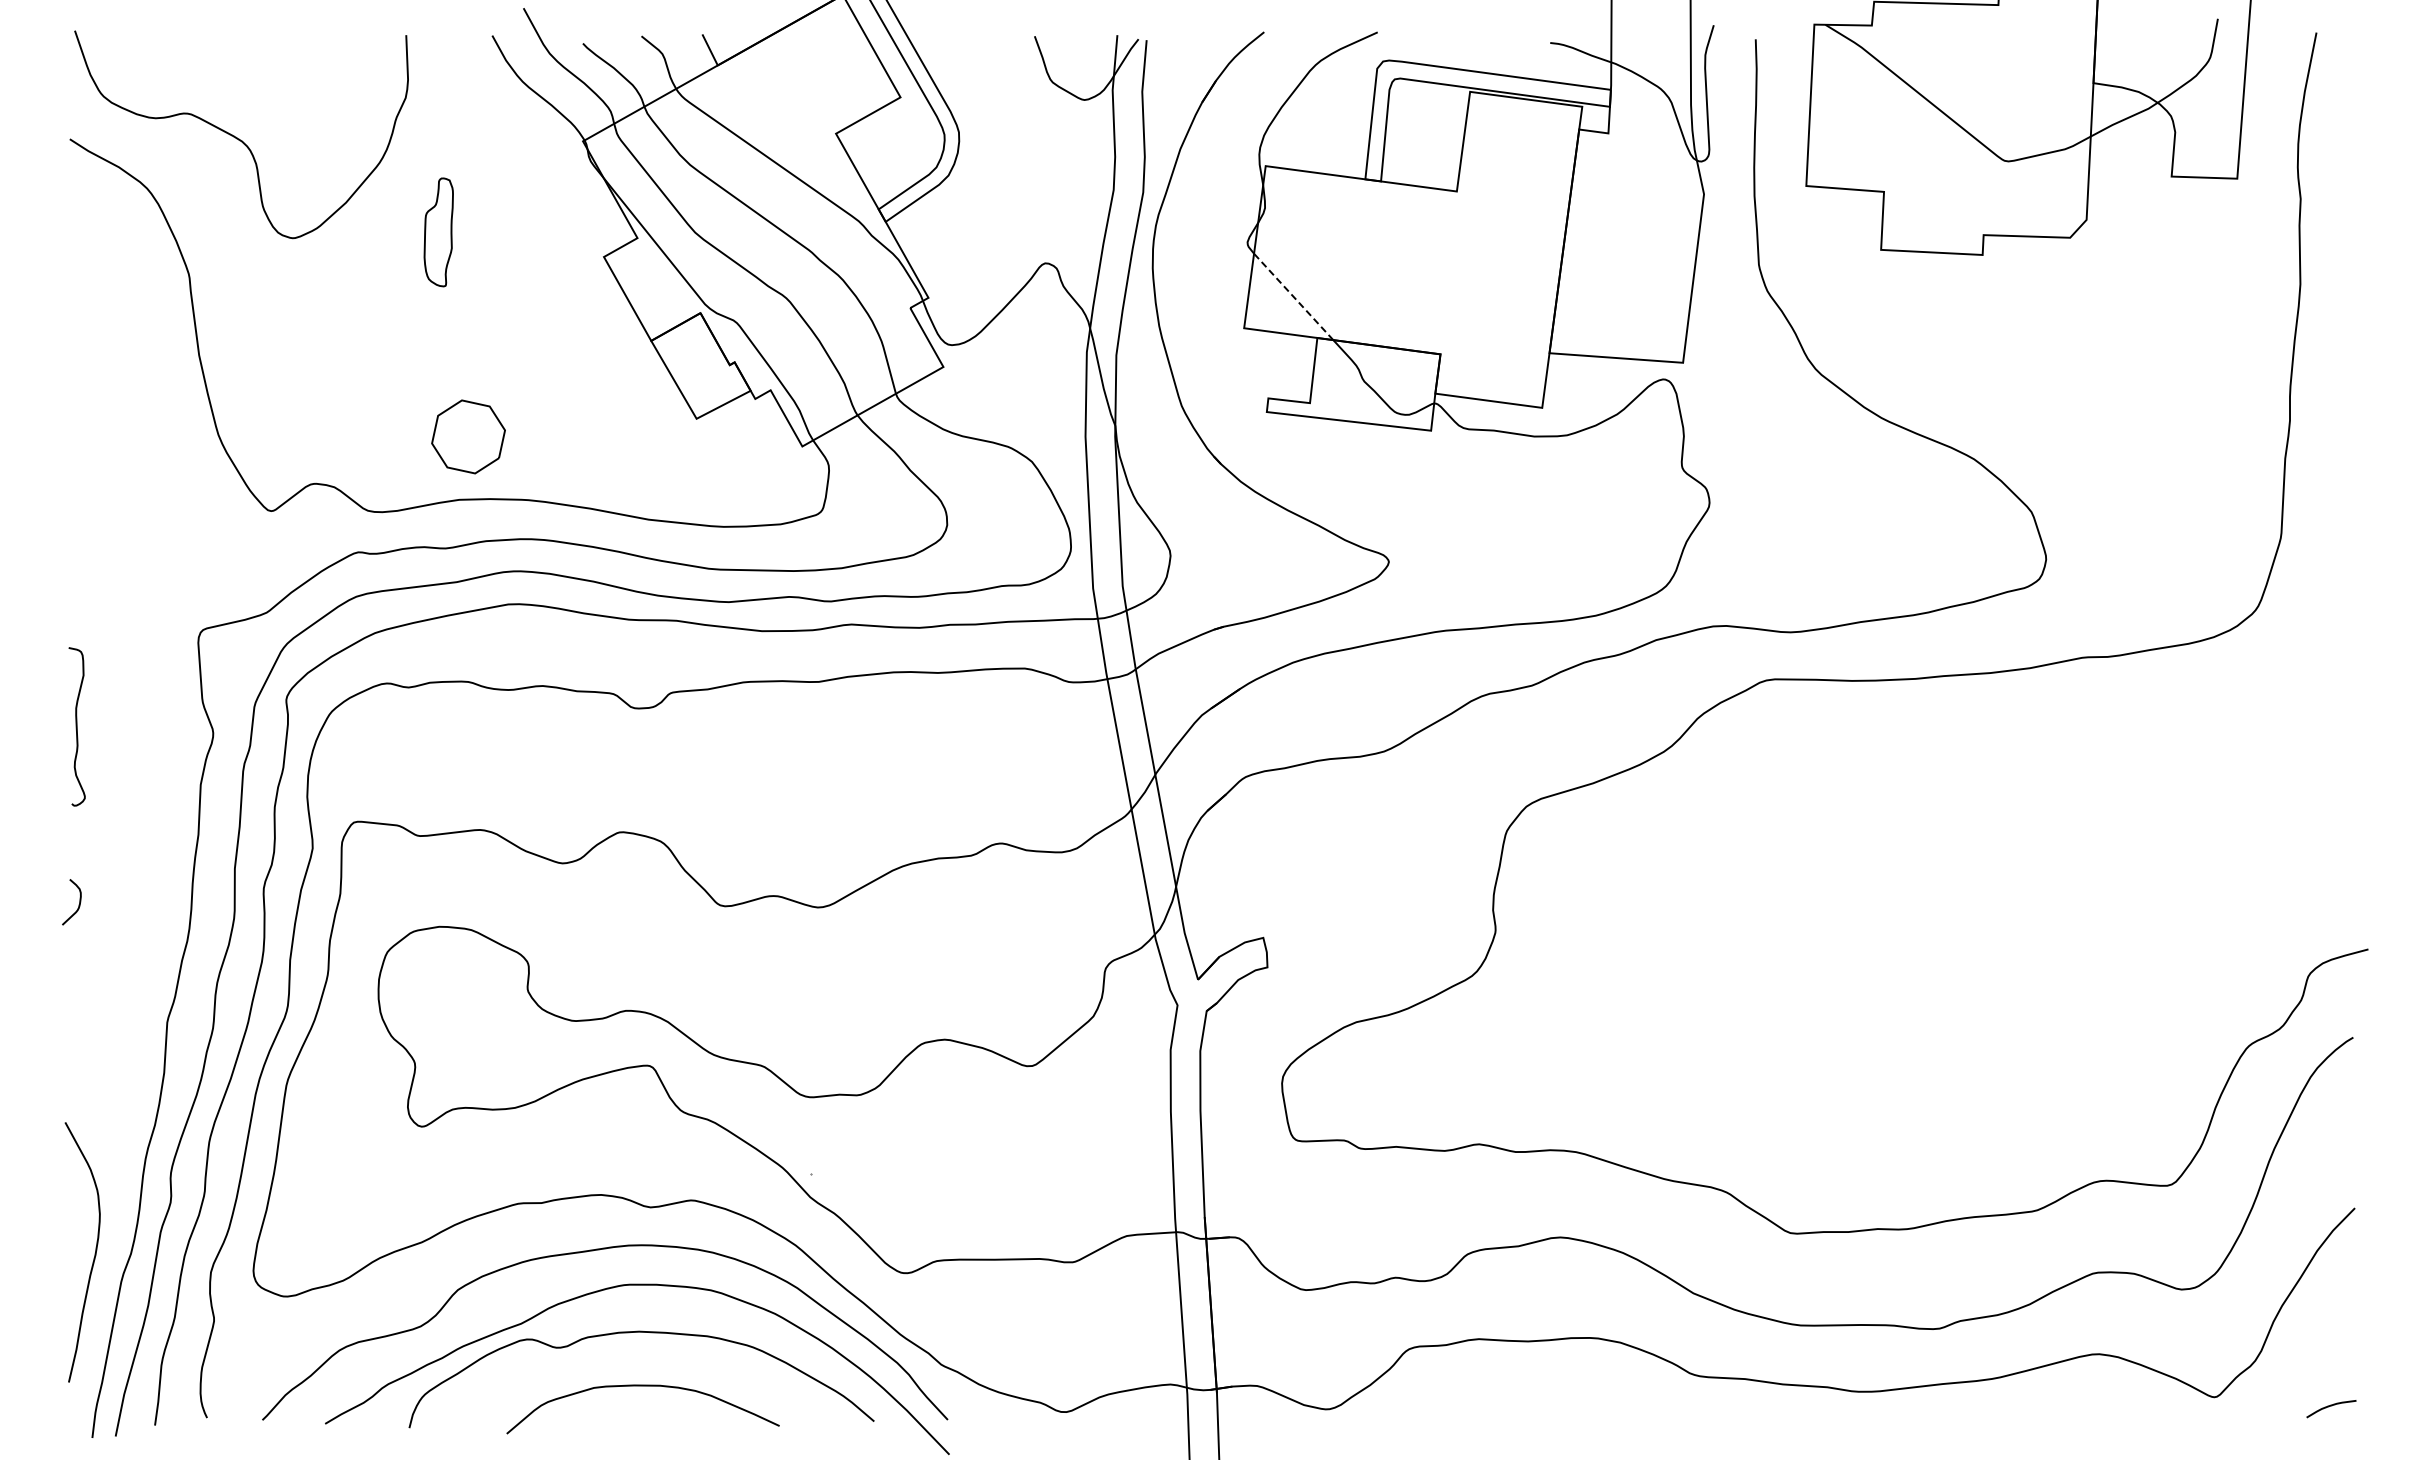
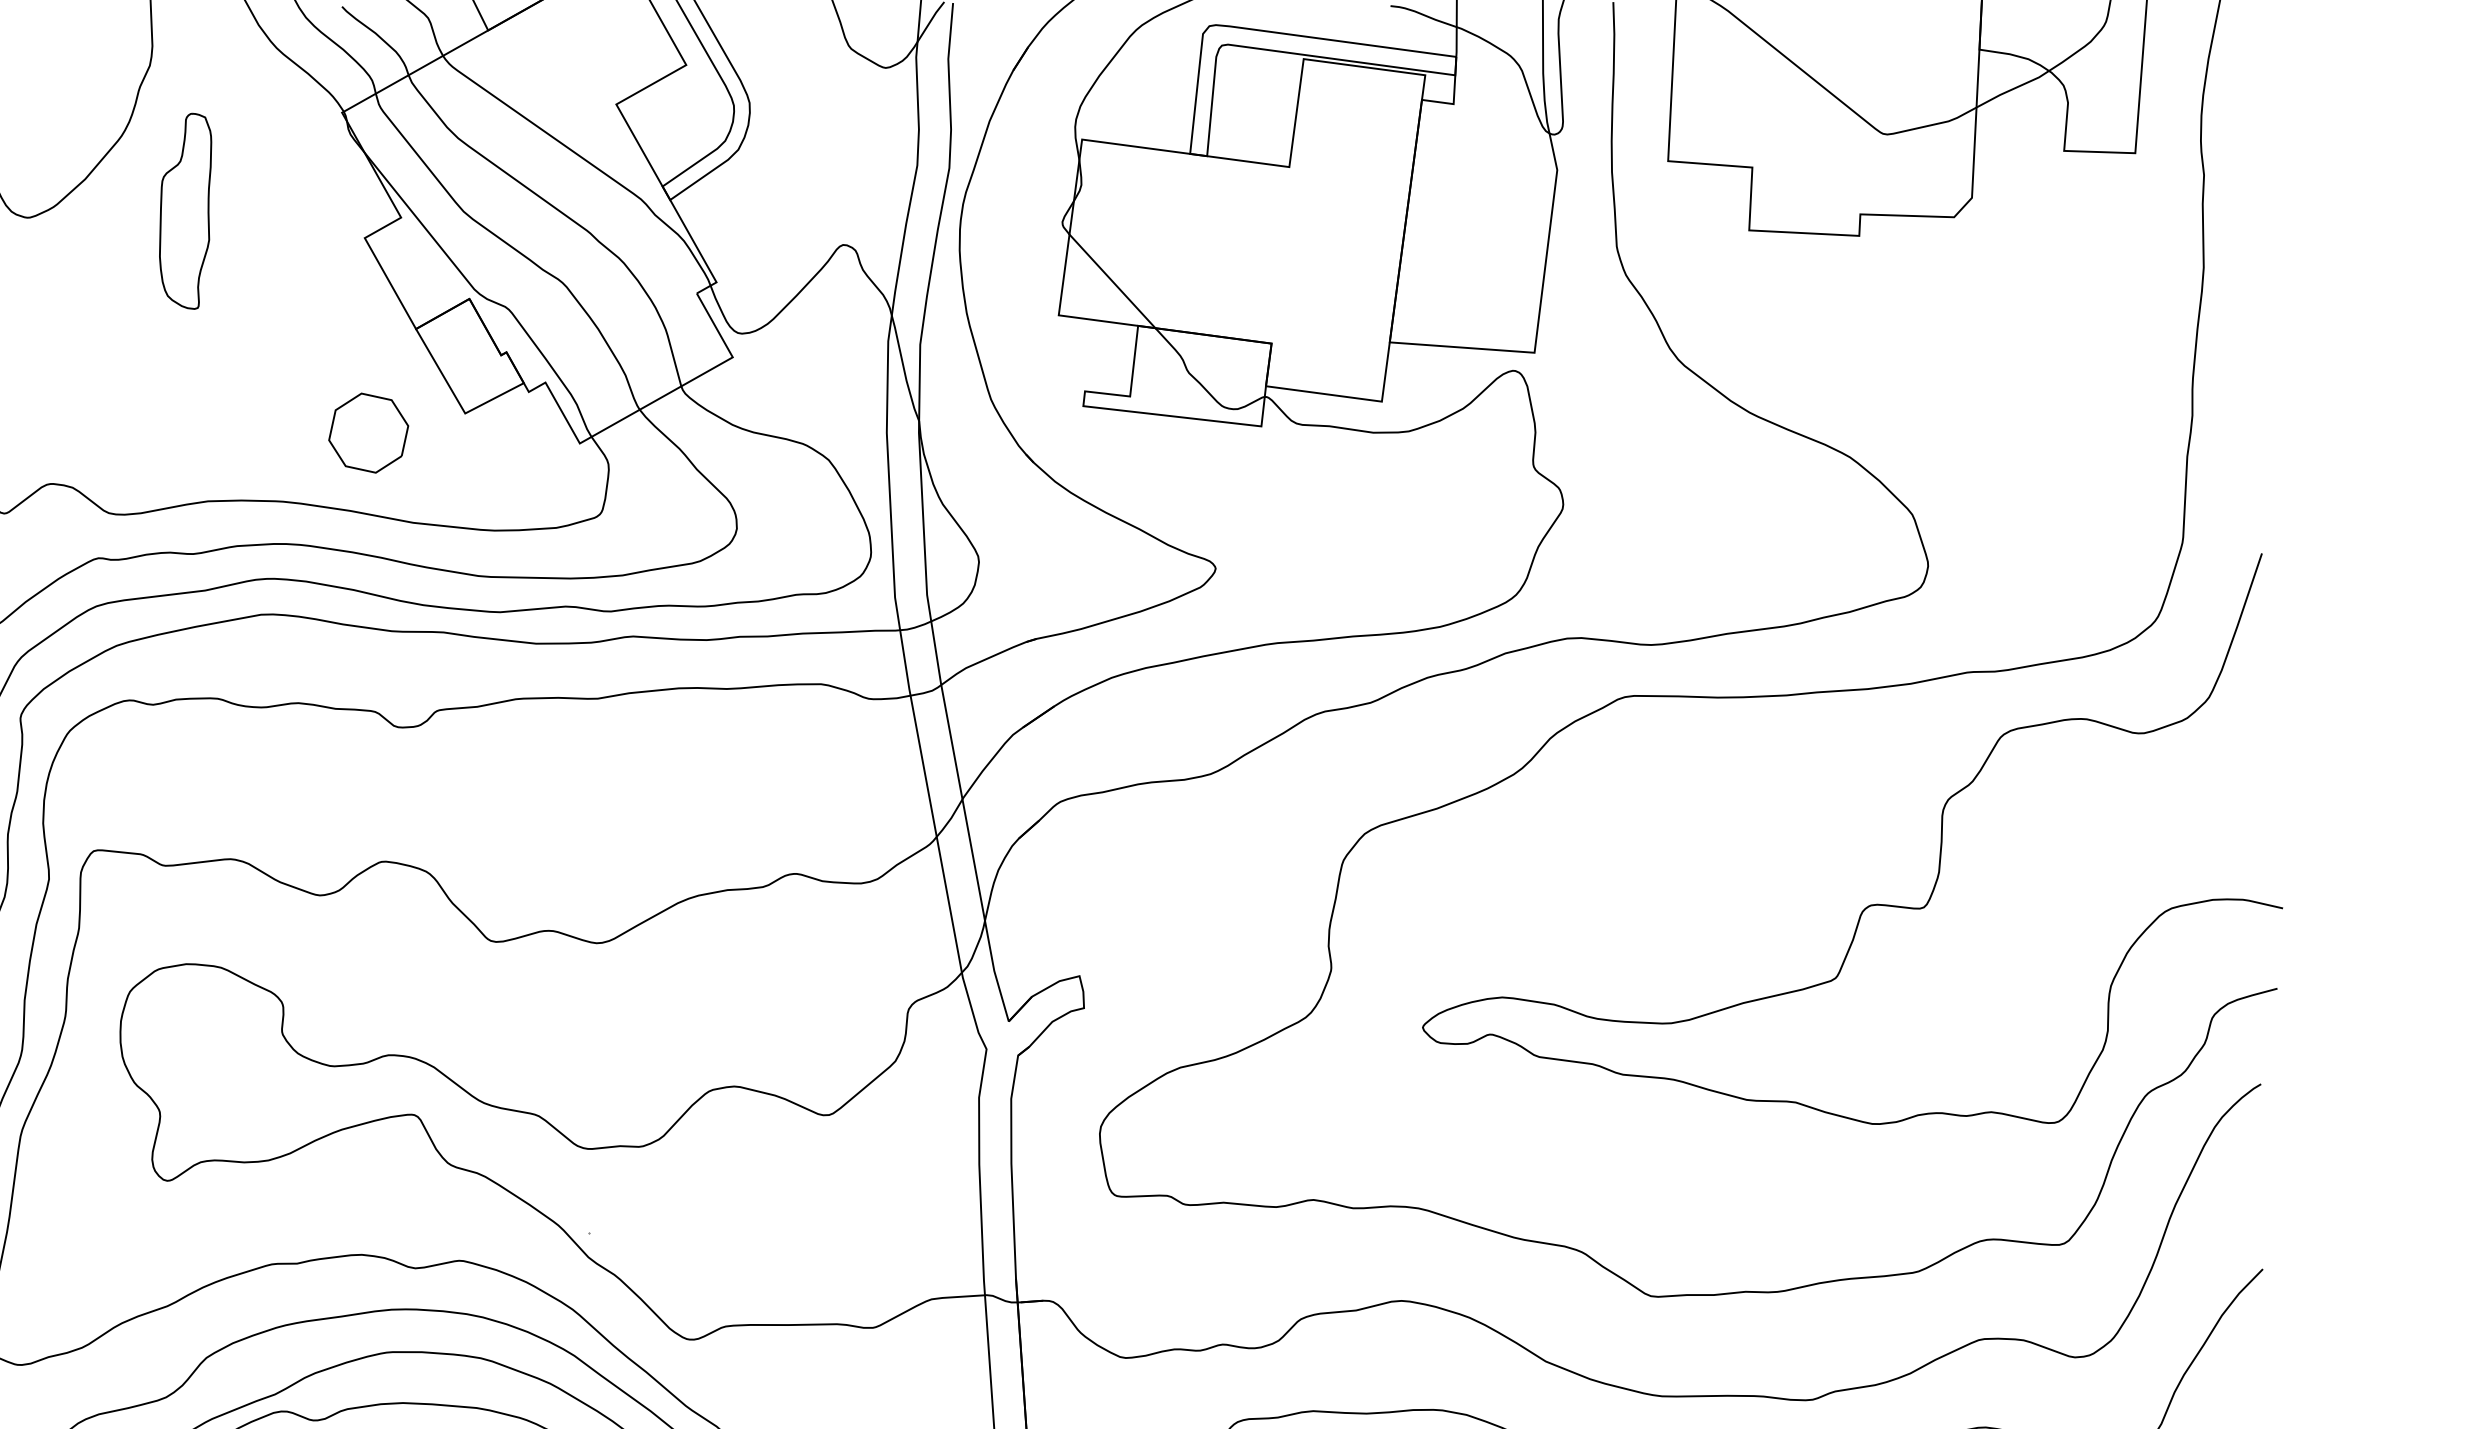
part: (438, 232) -> (185, 211), size x1.67
line: (1293, 296) -> (1112, 280), dashed -> solid
part: (468, 436) -> (368, 432), moved
curve: (1993, 871) -> (1871, 904), added

